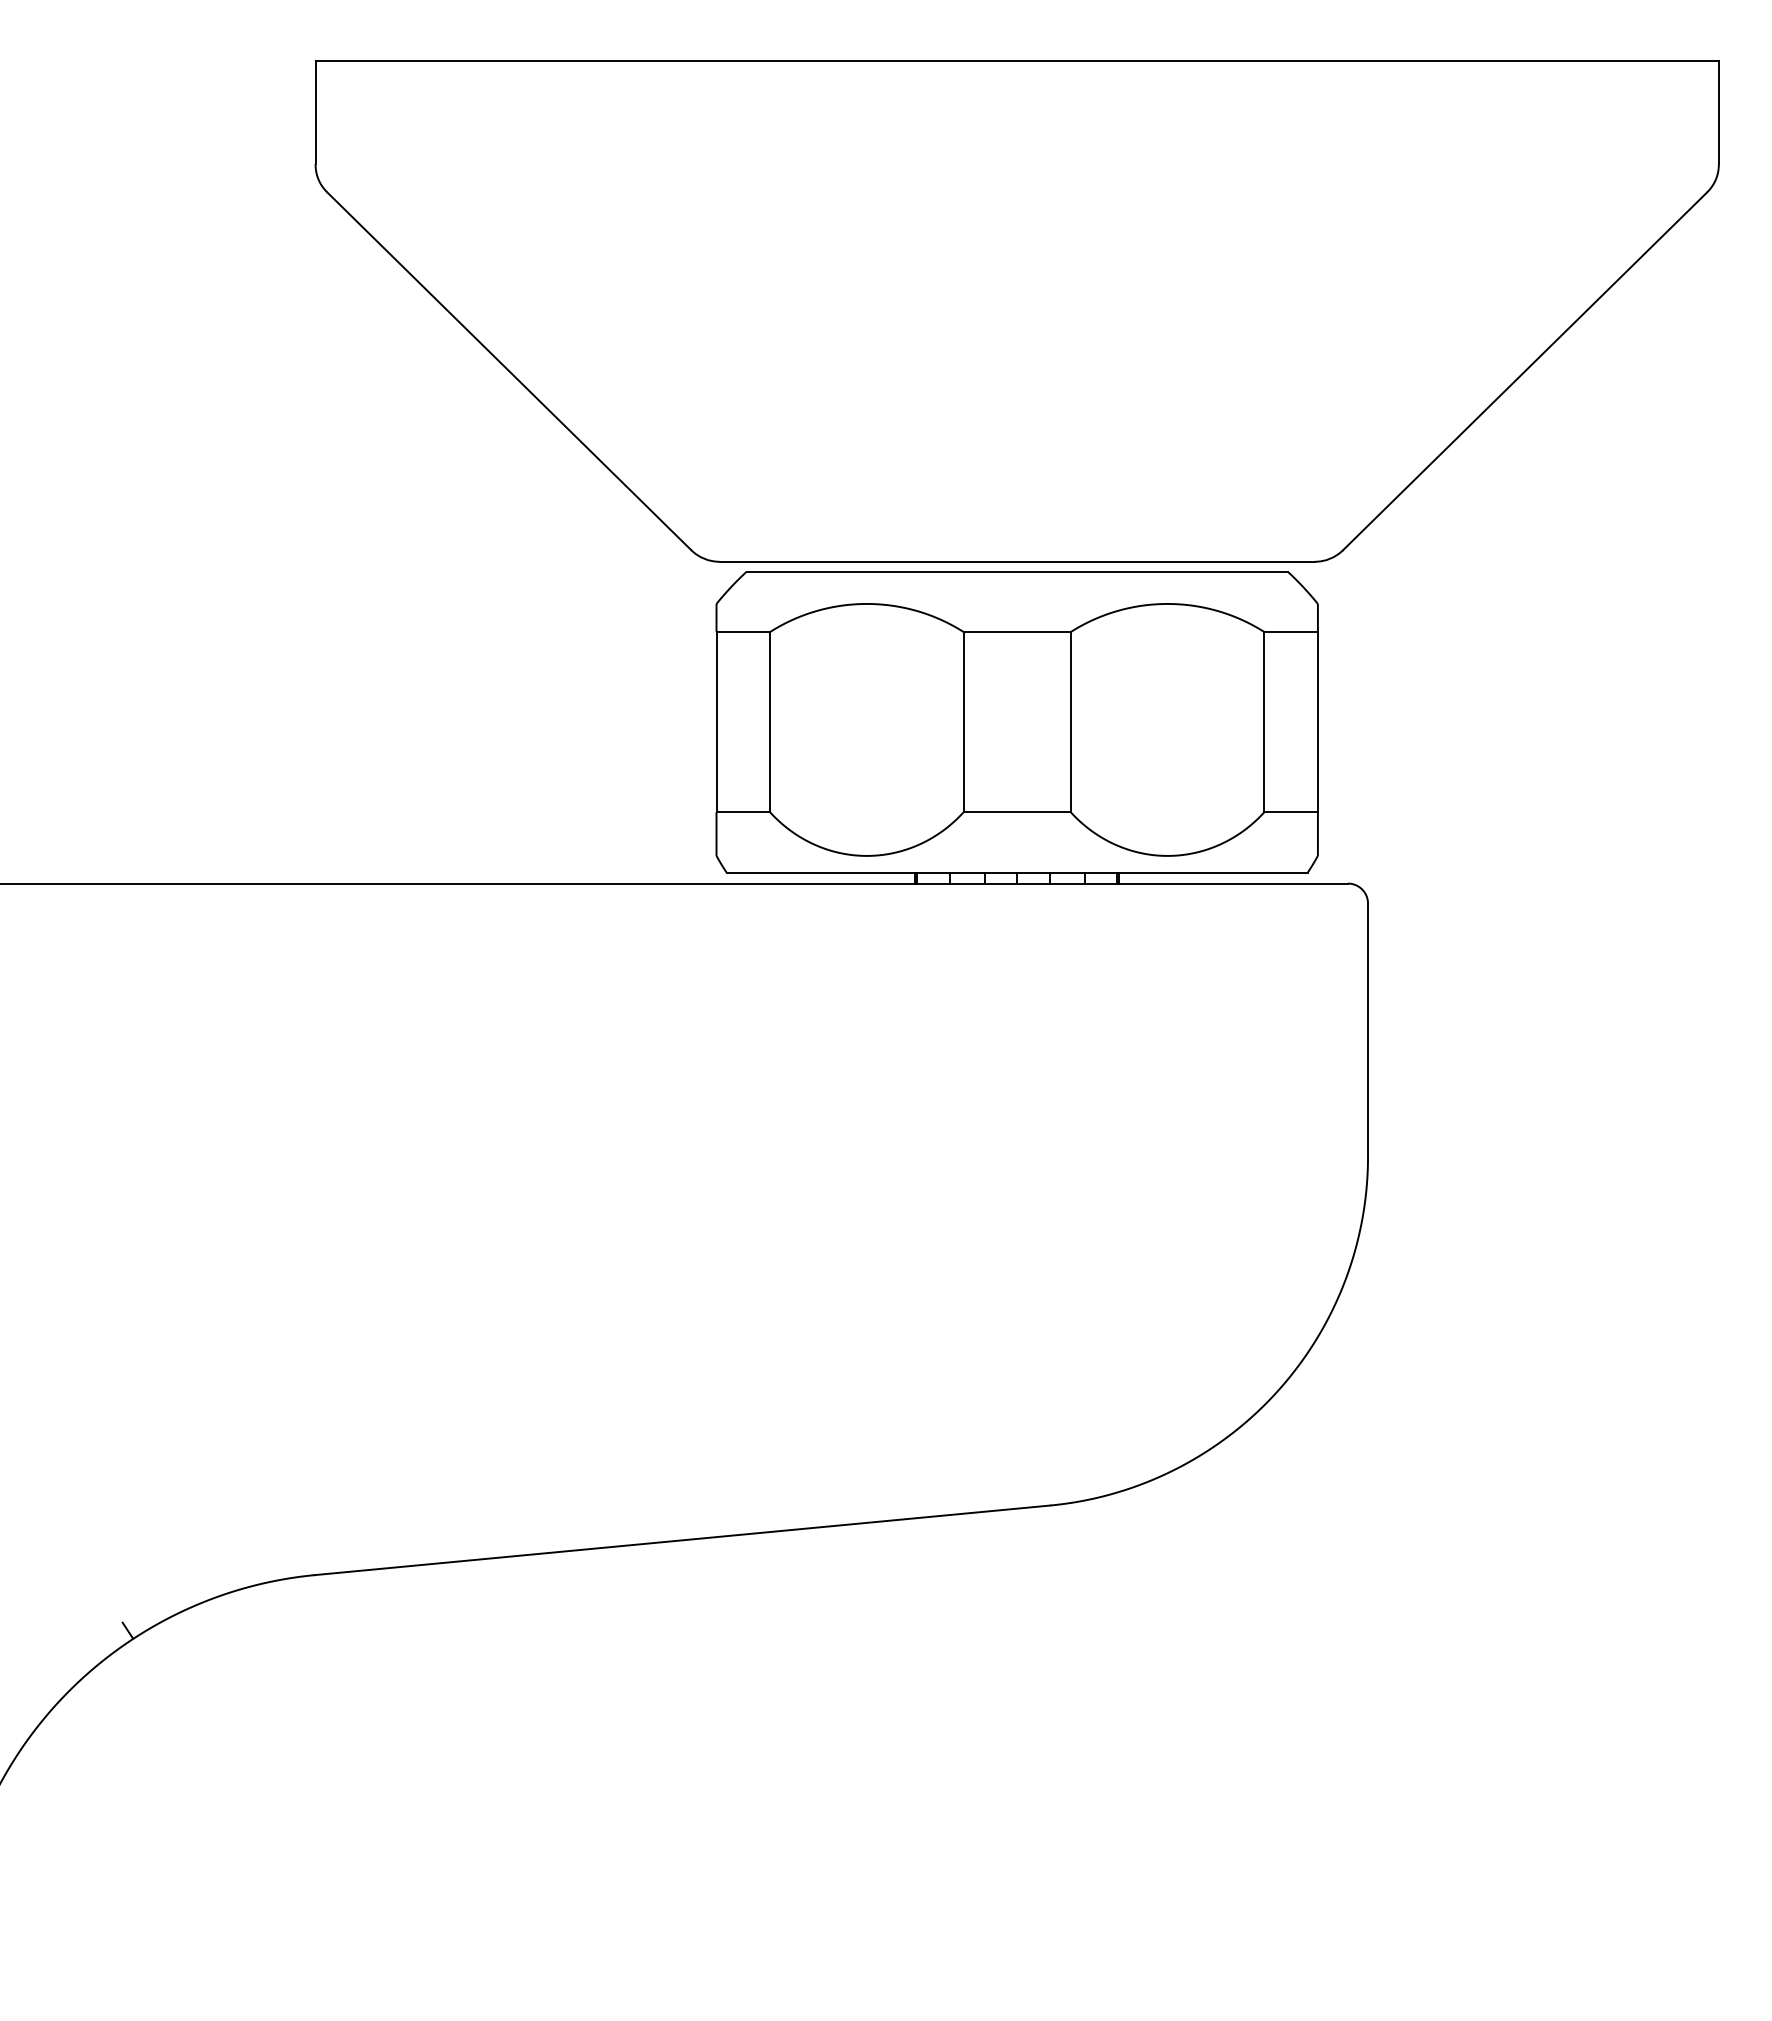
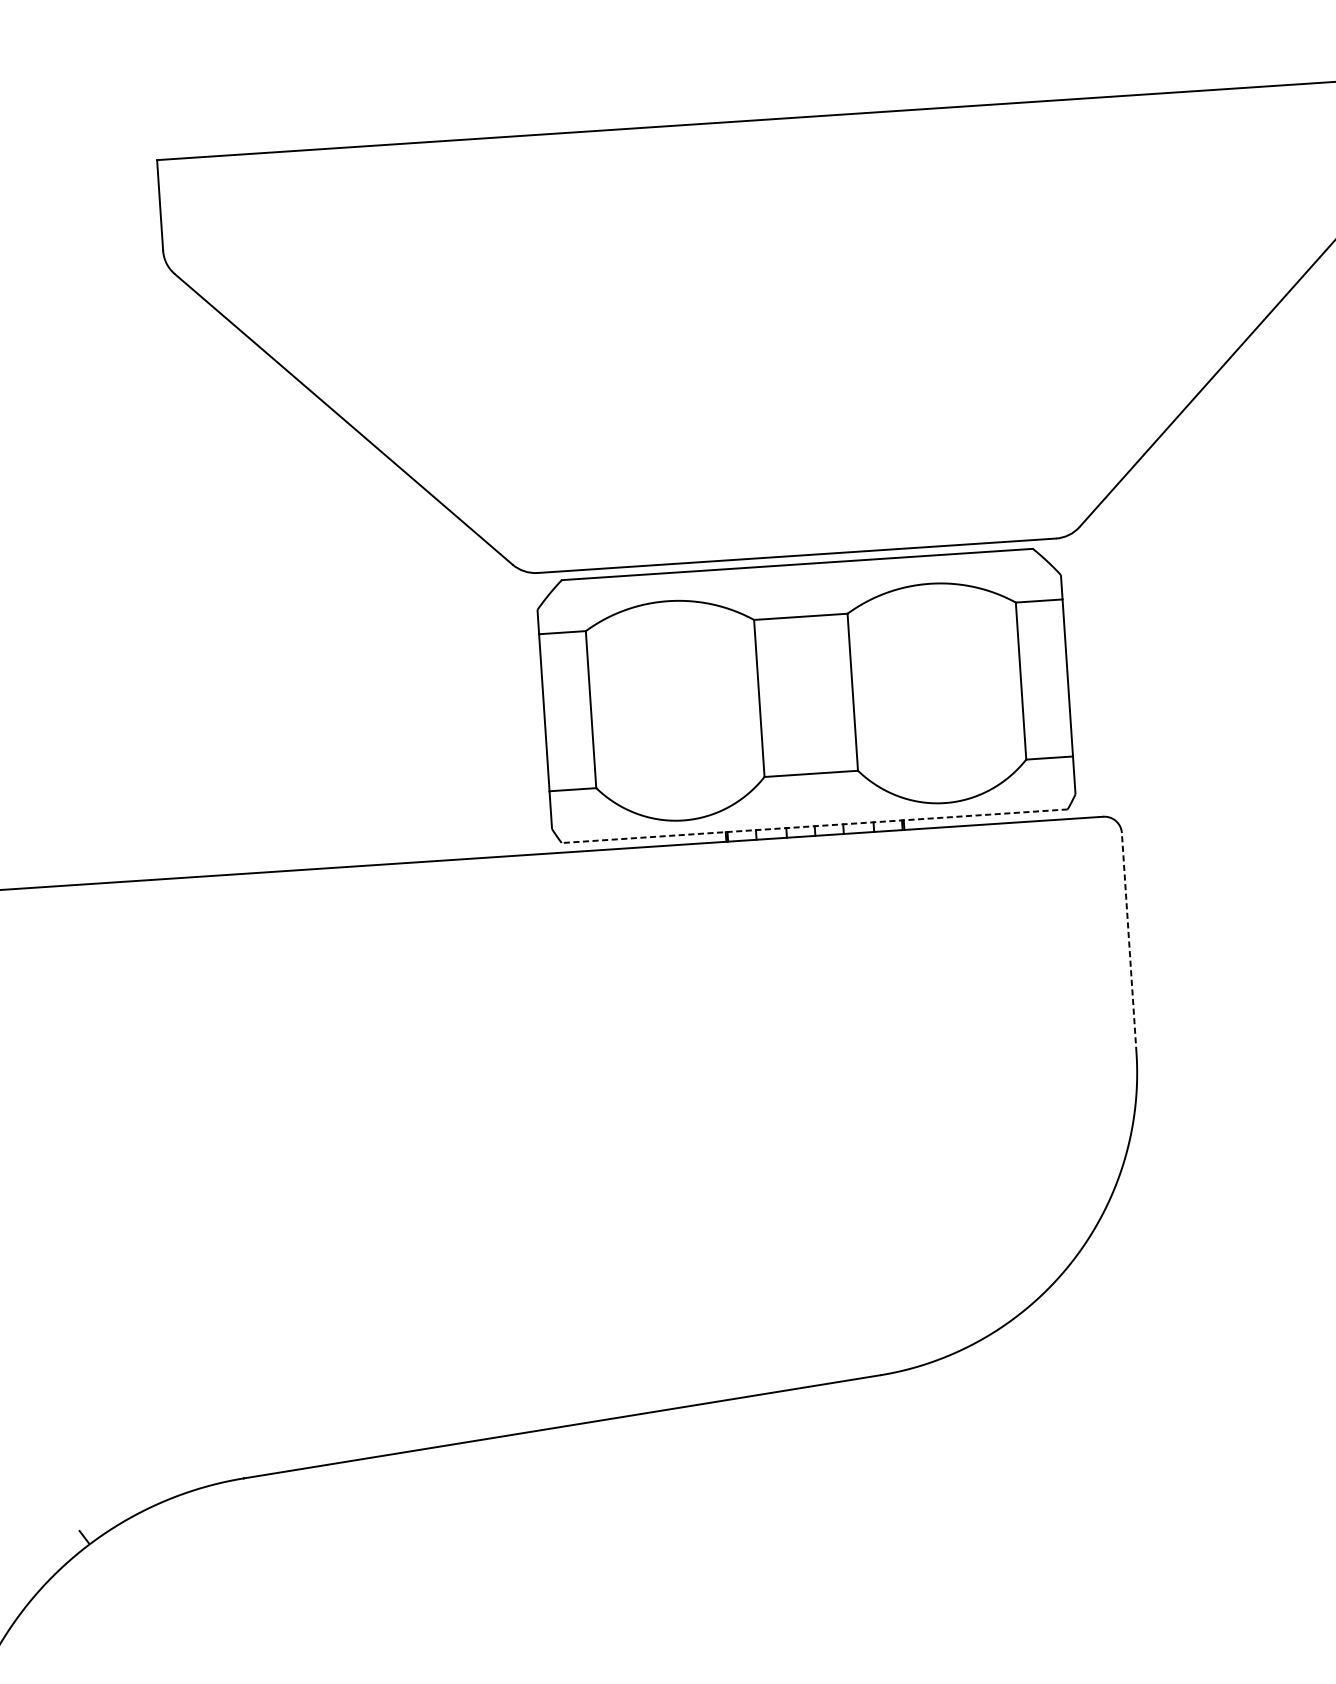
line: (1017, 872) -> (815, 826), solid -> dashed
line: (1368, 1029) -> (1129, 942), solid -> dashed

